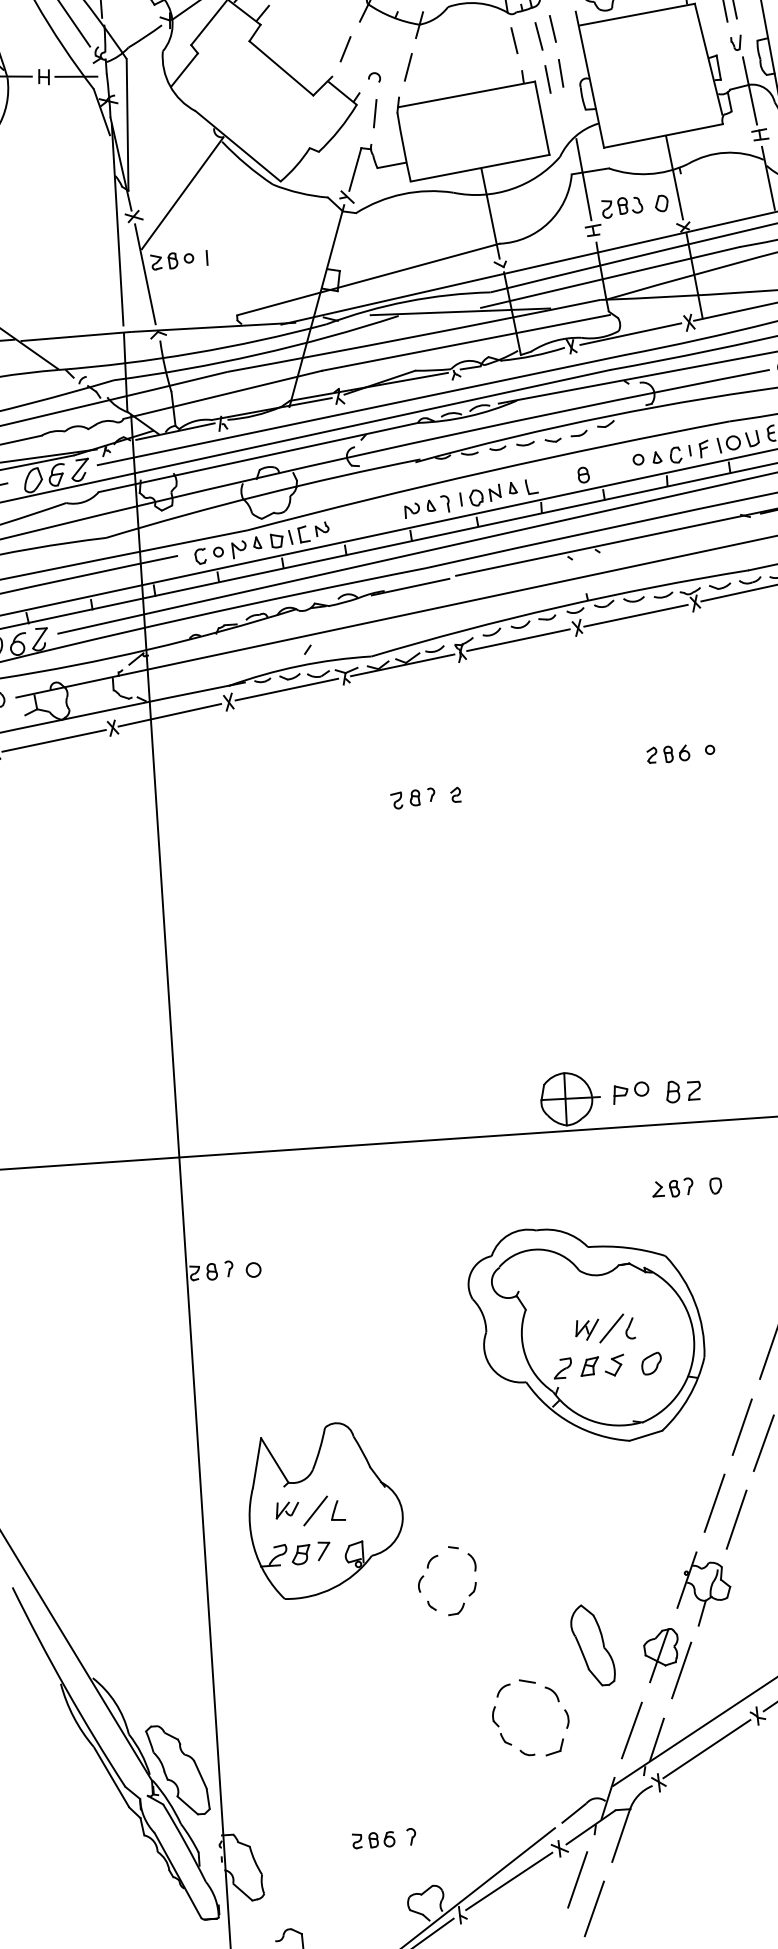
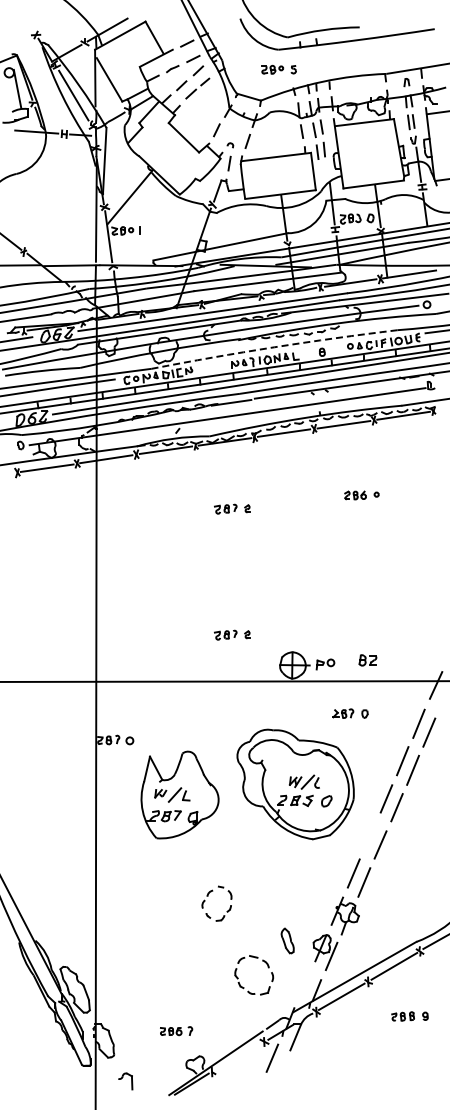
arc: (488, 471) -> (274, 347), solid -> dashed
part: (442, 1045) -> (232, 634), added
part: (682, 1091) -> (367, 660), moved
line: (740, 1425) -> (369, 835), removed
part: (324, 1509) -> (179, 794), moved
part: (592, 1644) -> (287, 940), size x0.6
line: (631, 1729) -> (304, 984), removed
line: (508, 1881) -> (237, 1056), removed
line: (593, 1909) -> (279, 1073), removed

